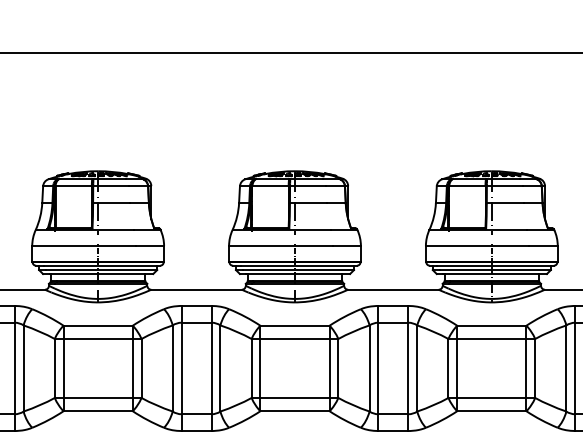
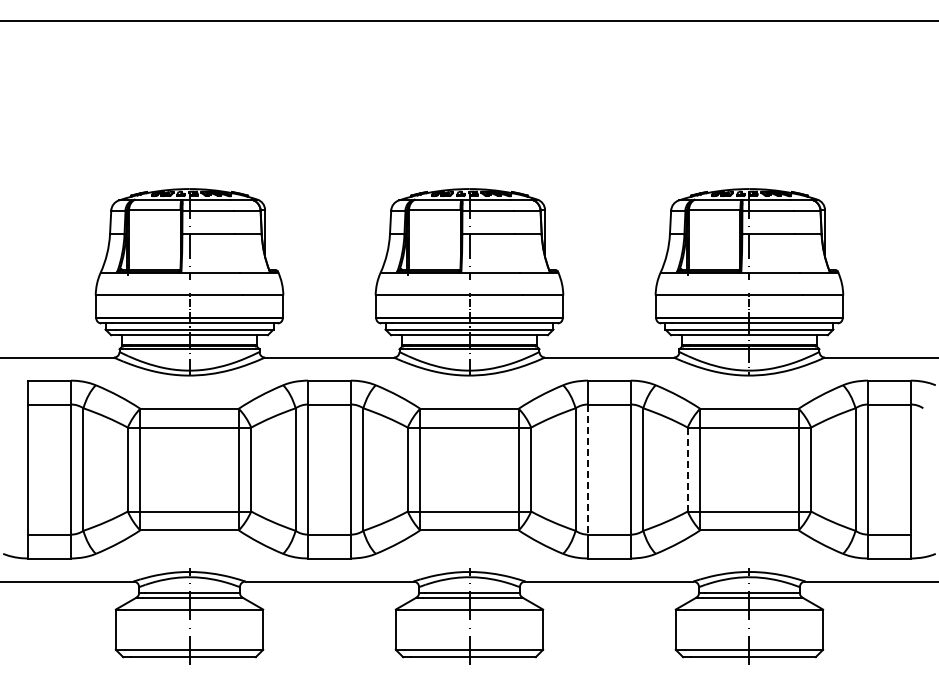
line: (448, 368) -> (687, 469), solid -> dashed
line: (378, 369) -> (588, 470), solid -> dashed

